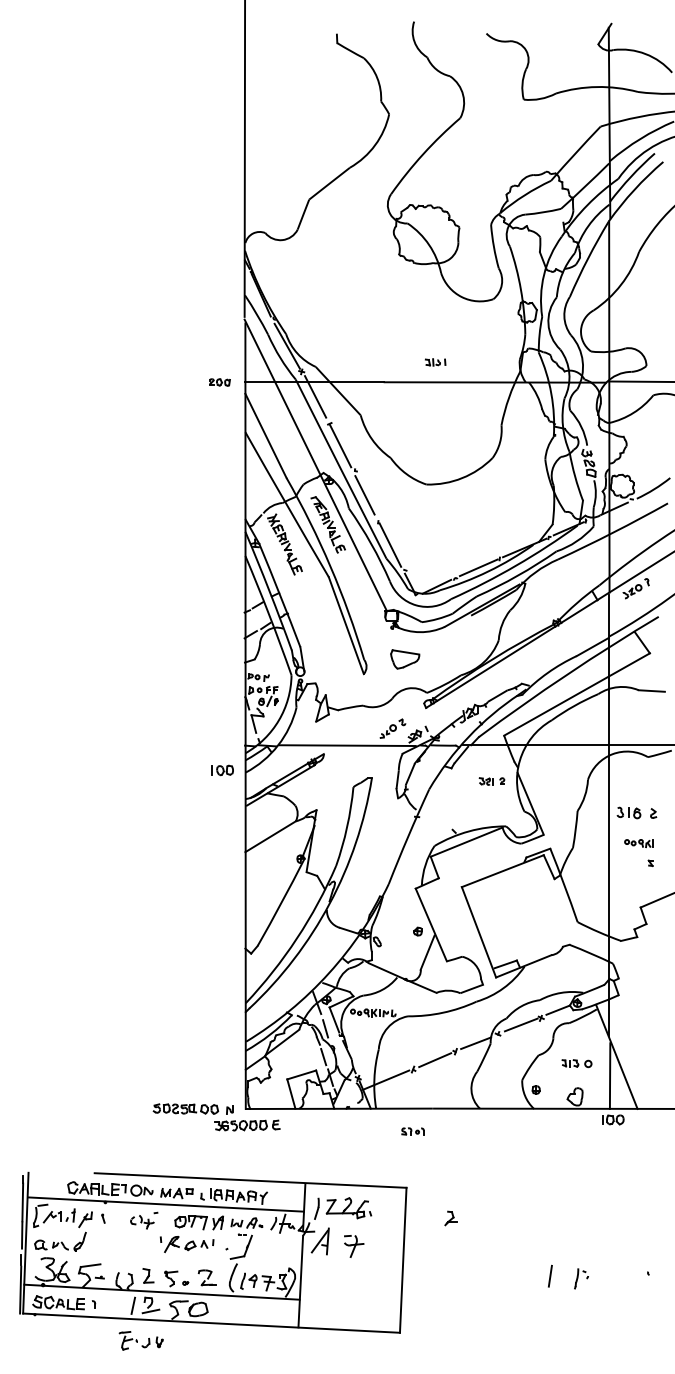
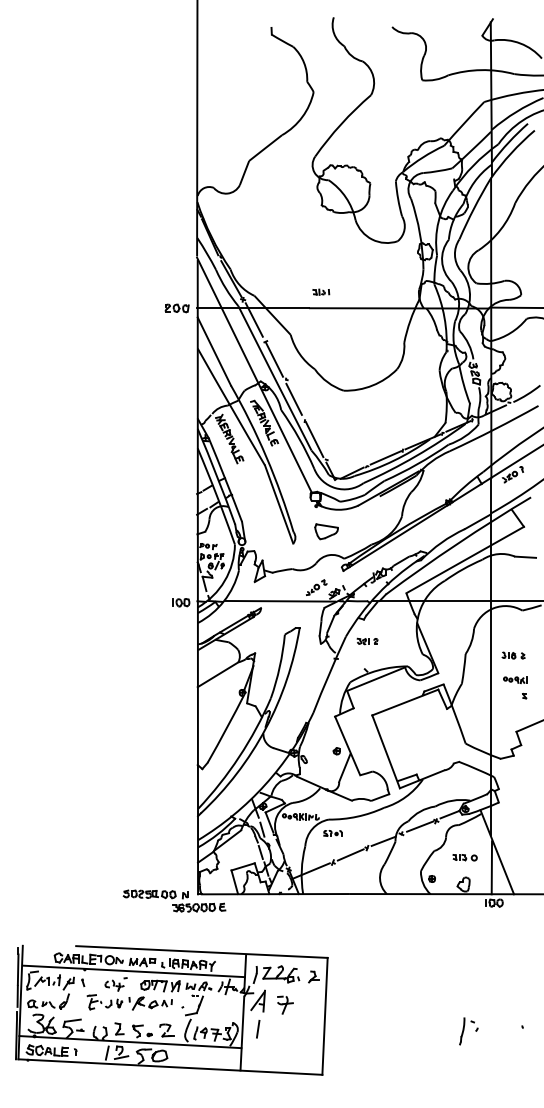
part: (435, 362) -> (321, 292), moved
part: (219, 382) -> (176, 308), size x1.43
part: (222, 770) -> (180, 602), moved
part: (491, 781) -> (367, 641), moved
part: (636, 812) -> (513, 655), size x0.71
part: (412, 1131) -> (332, 833), moved
part: (450, 1218) -> (313, 977), moved
line: (550, 1275) -> (258, 1028), moved
part: (581, 1278) -> (468, 1031), size x1.67
part: (140, 1340) -> (104, 1002), moved

